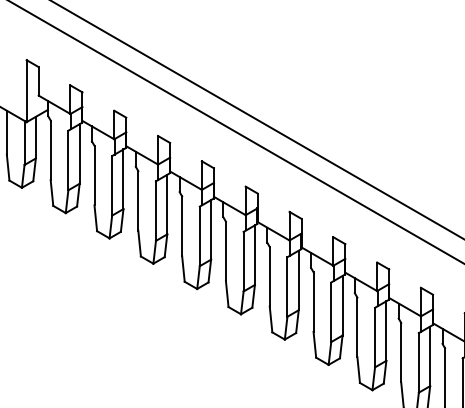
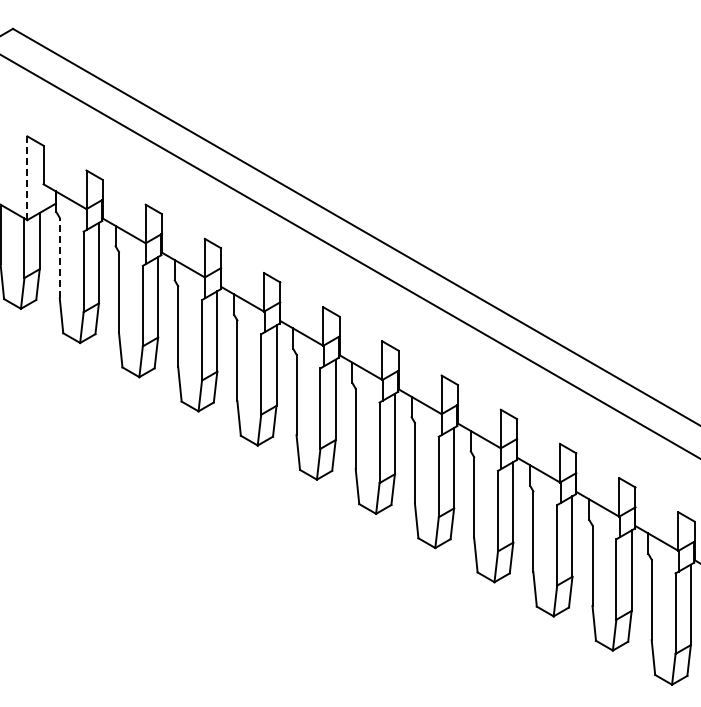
line: (26, 91) -> (27, 178), solid -> dashed
line: (50, 149) -> (59, 257), solid -> dashed

